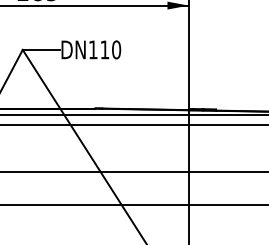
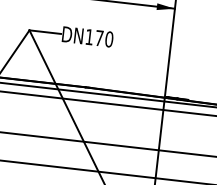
text: (104, 49) -> (99, 37), DN110 -> DN170

